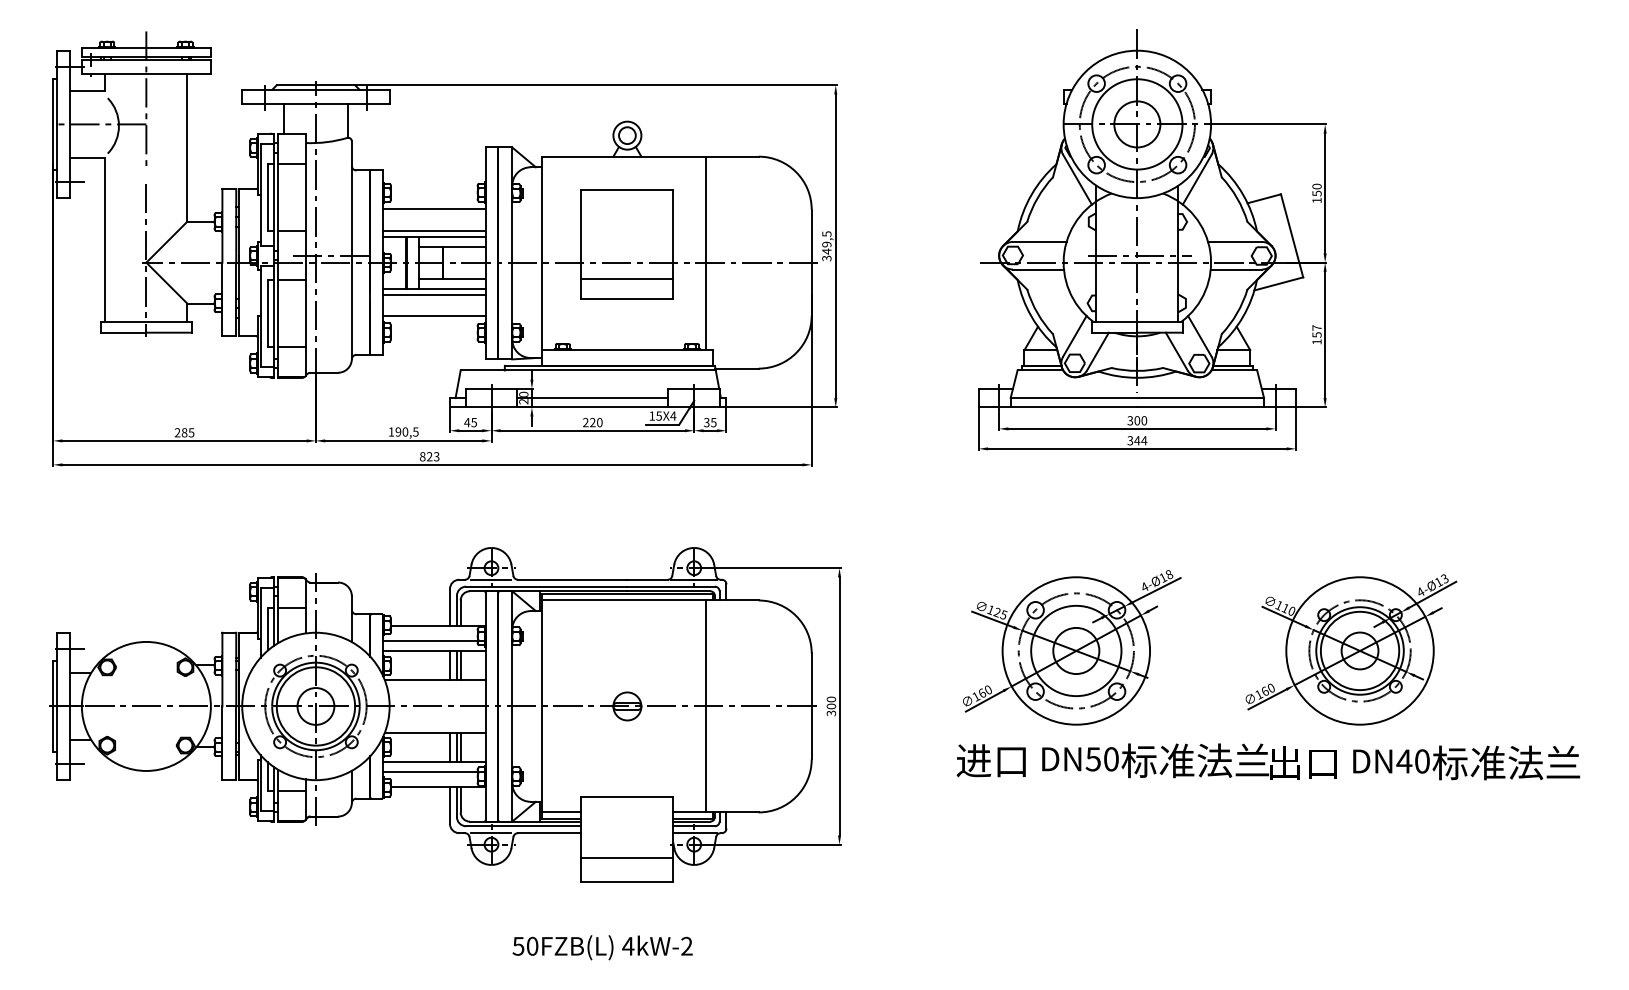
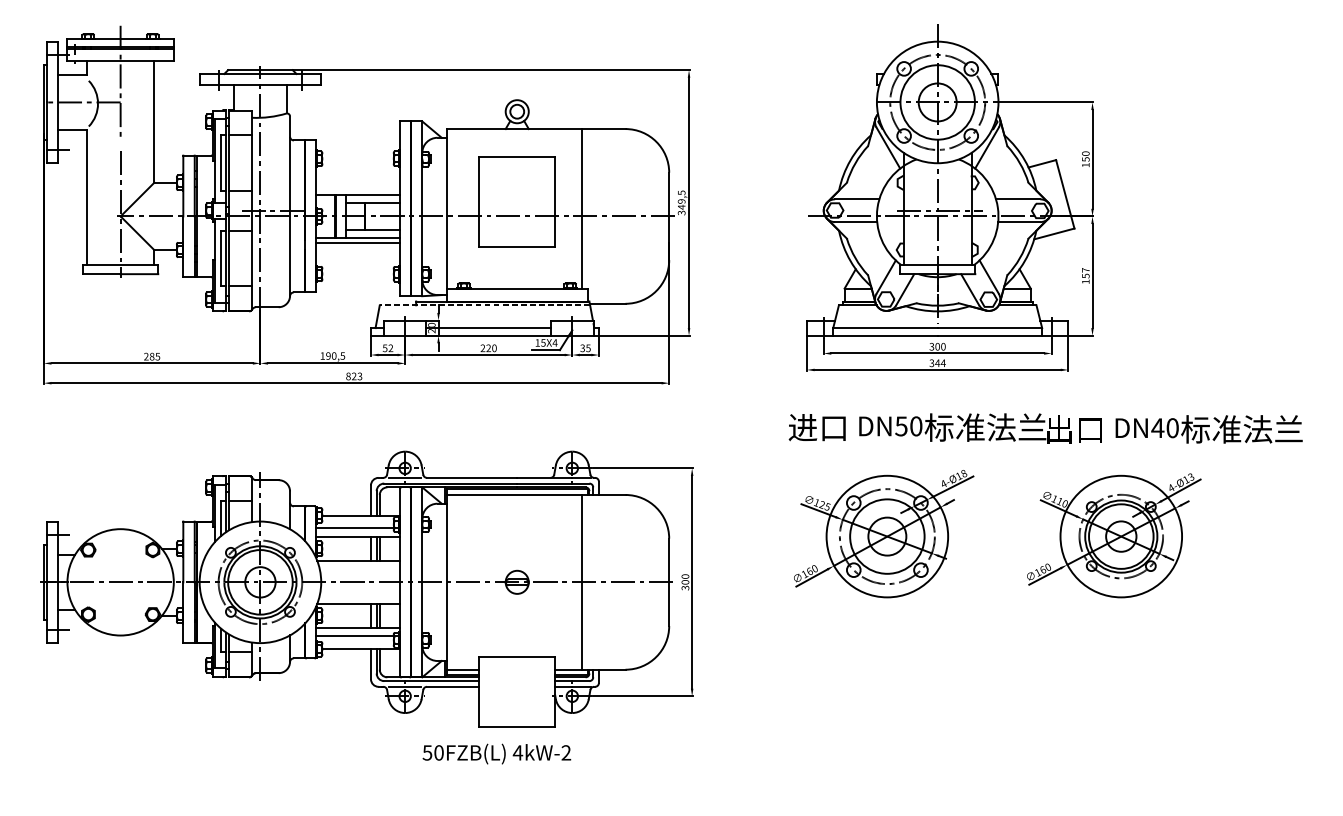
line: (434, 209) -> (358, 172), removed
line: (434, 230) -> (358, 189), removed
line: (627, 279) -> (517, 230), removed
line: (434, 315) -> (358, 260), removed
line: (588, 370) -> (485, 305), solid -> dashed
text: (470, 422) -> (387, 348), 45 -> 52
text: (1268, 761) -> (1045, 428), moved
line: (627, 857) -> (517, 706), removed
text: (602, 947) -> (496, 753), moved

